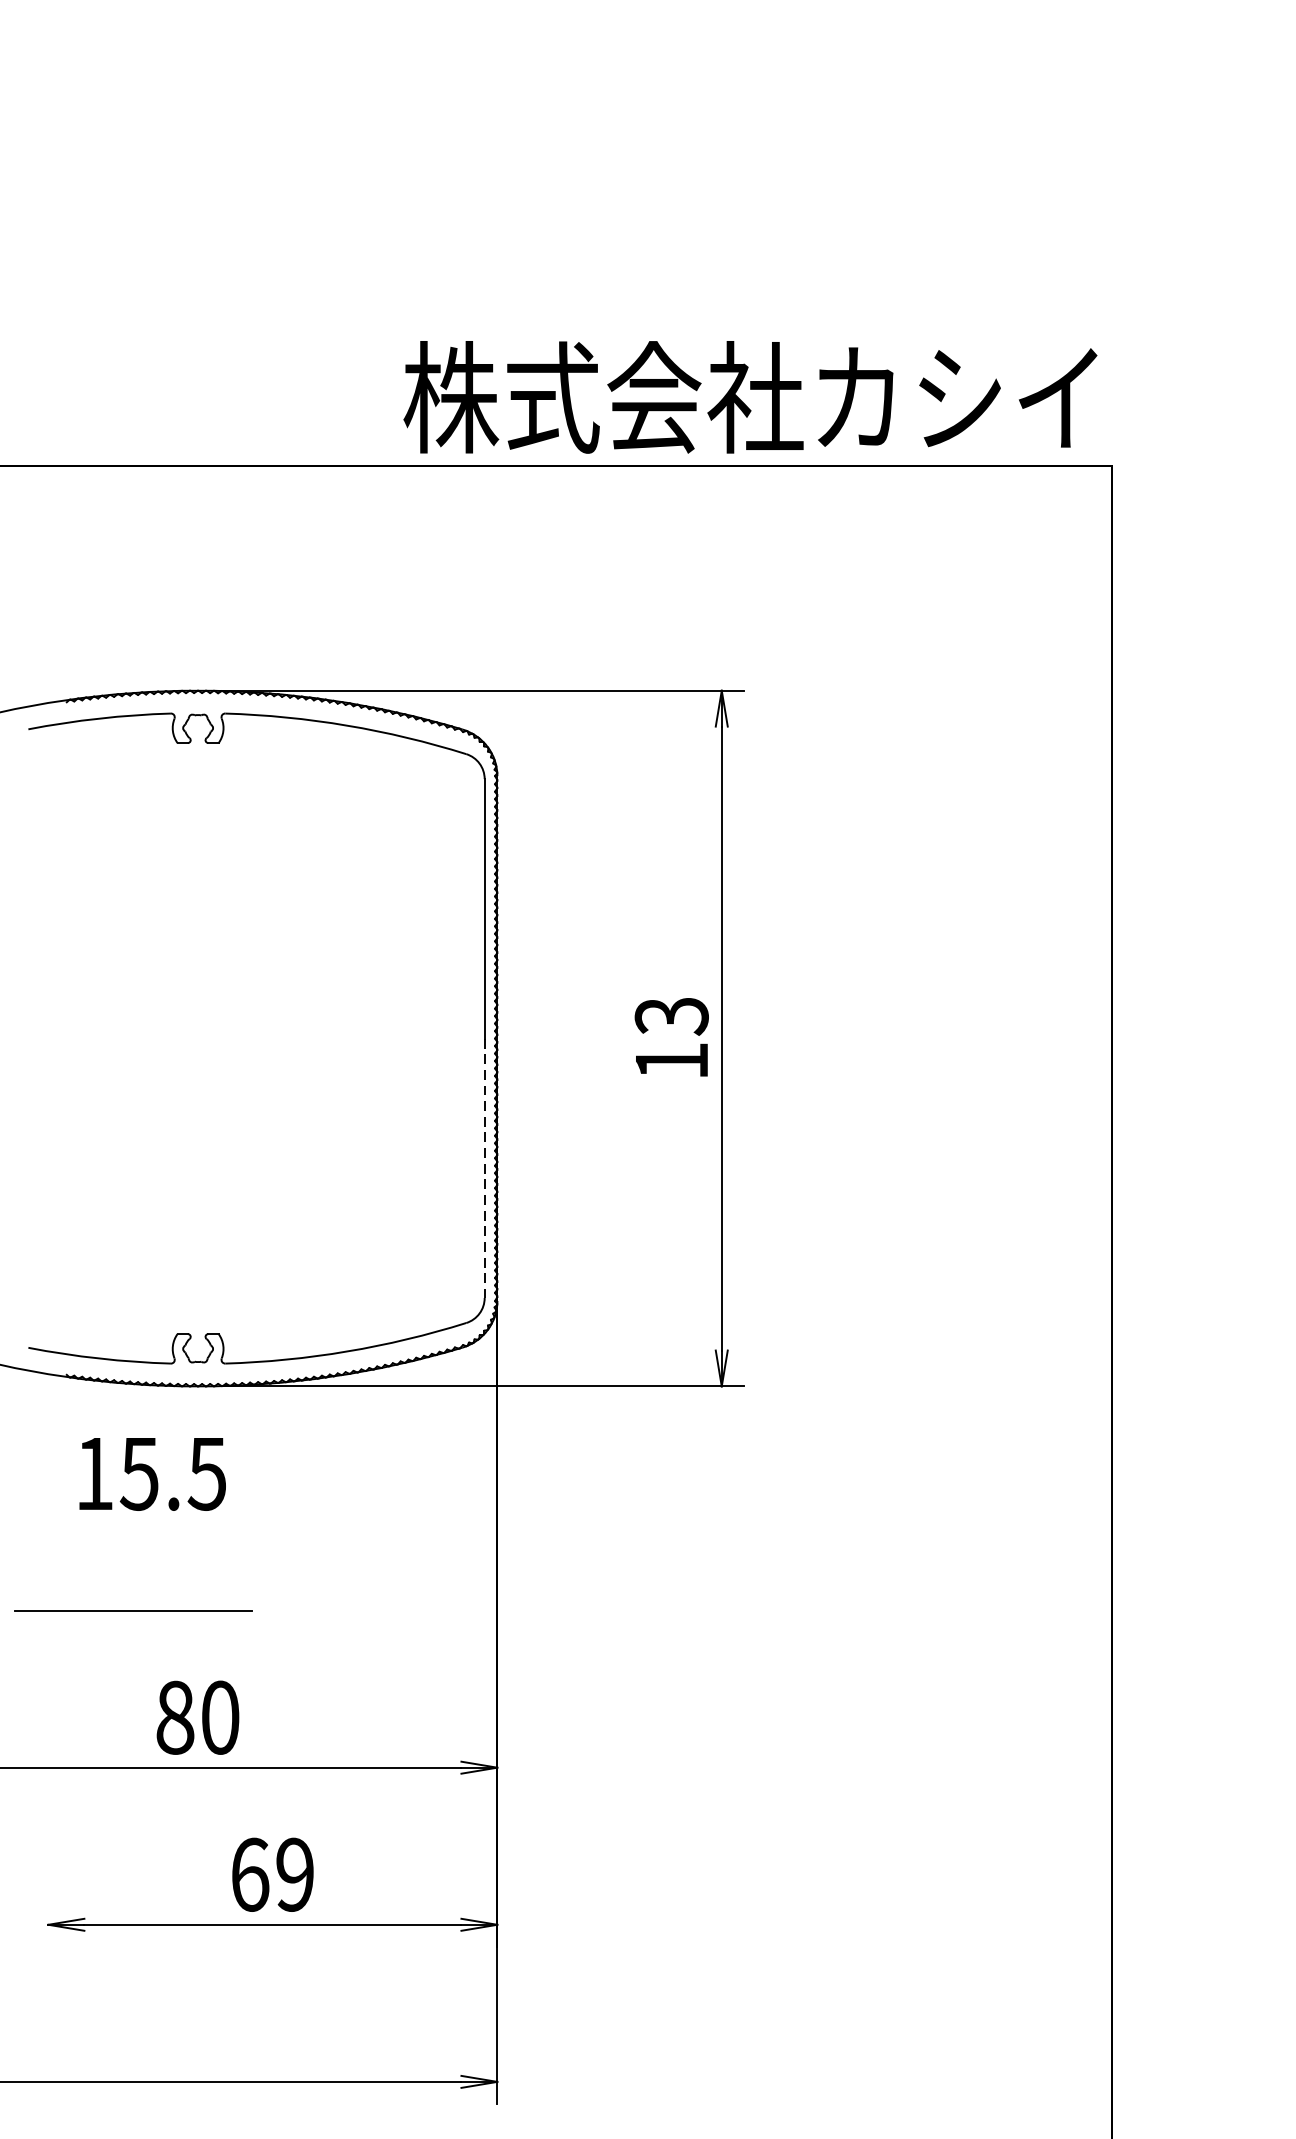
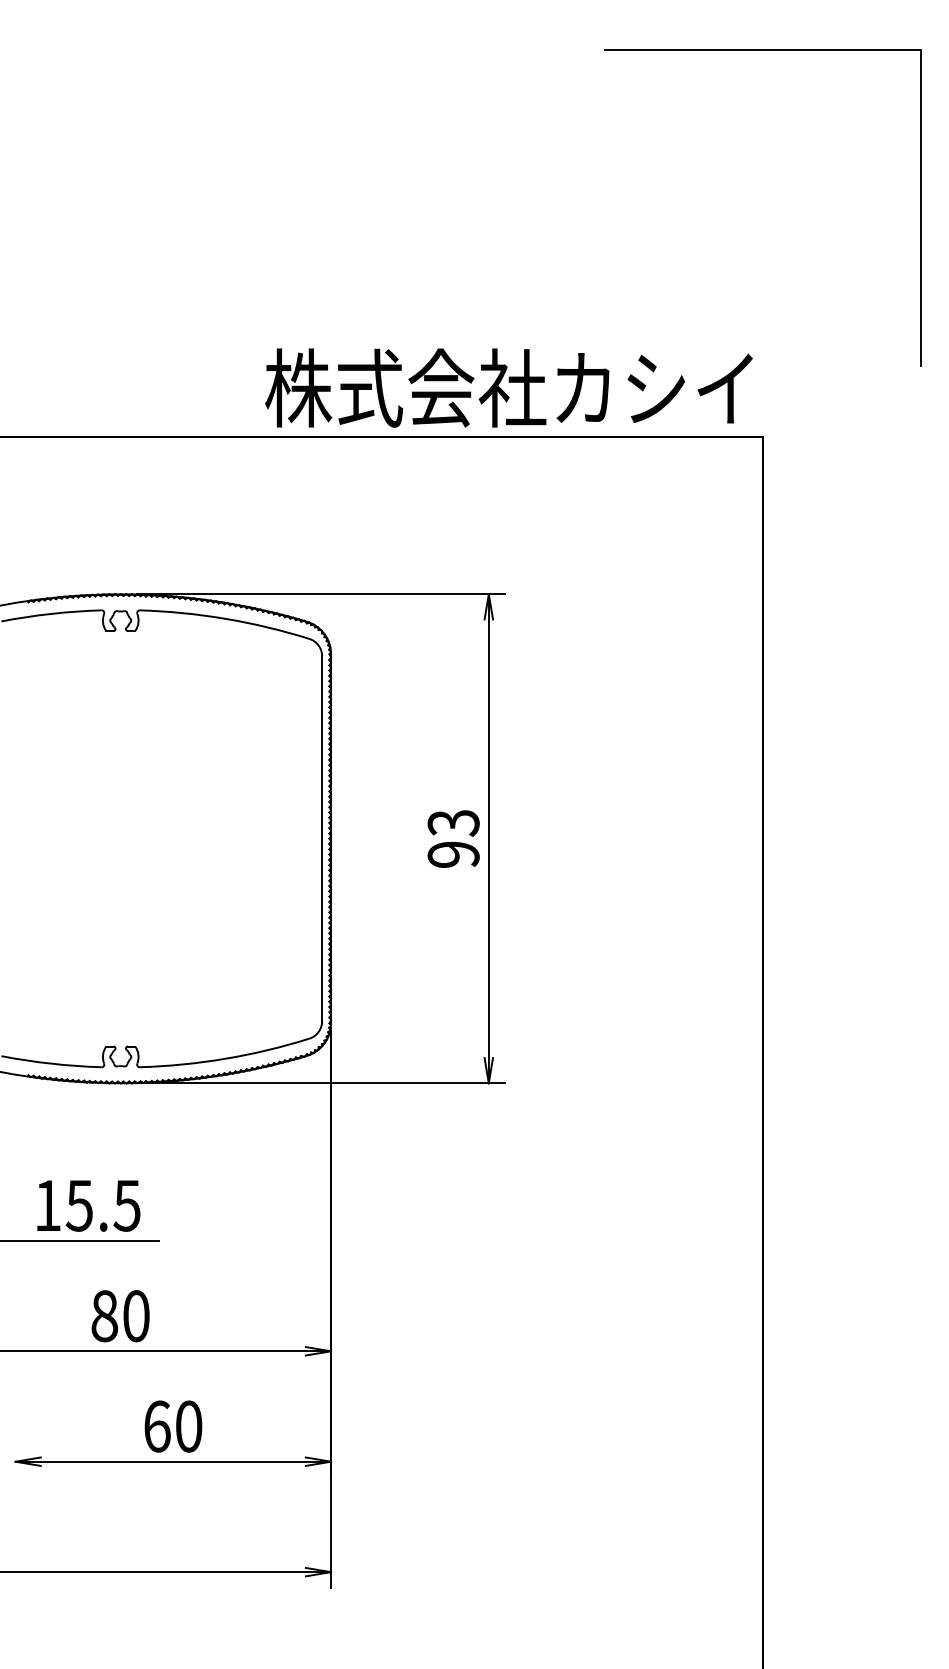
text: (671, 1060) -> (453, 854), 13 -> 93
line: (485, 1169) -> (322, 930), dashed -> solid
text: (152, 1473) -> (88, 1205), moved
text: (294, 1874) -> (188, 1426), 69 -> 60

